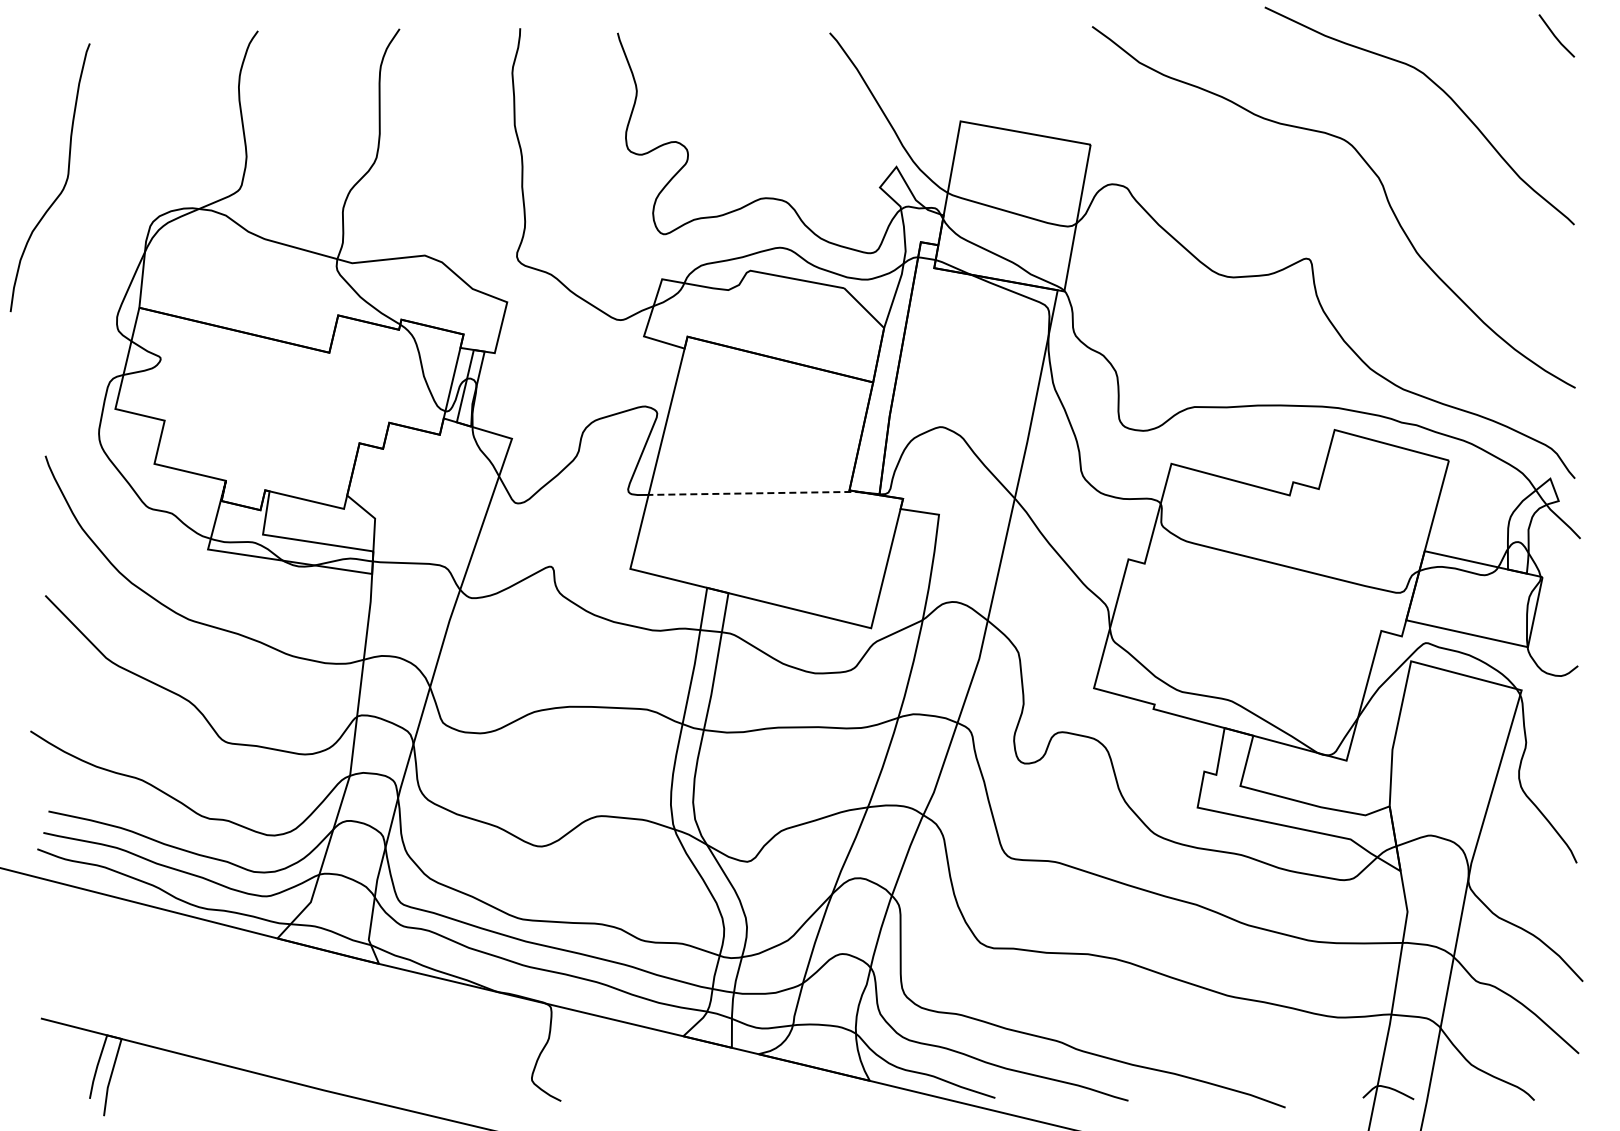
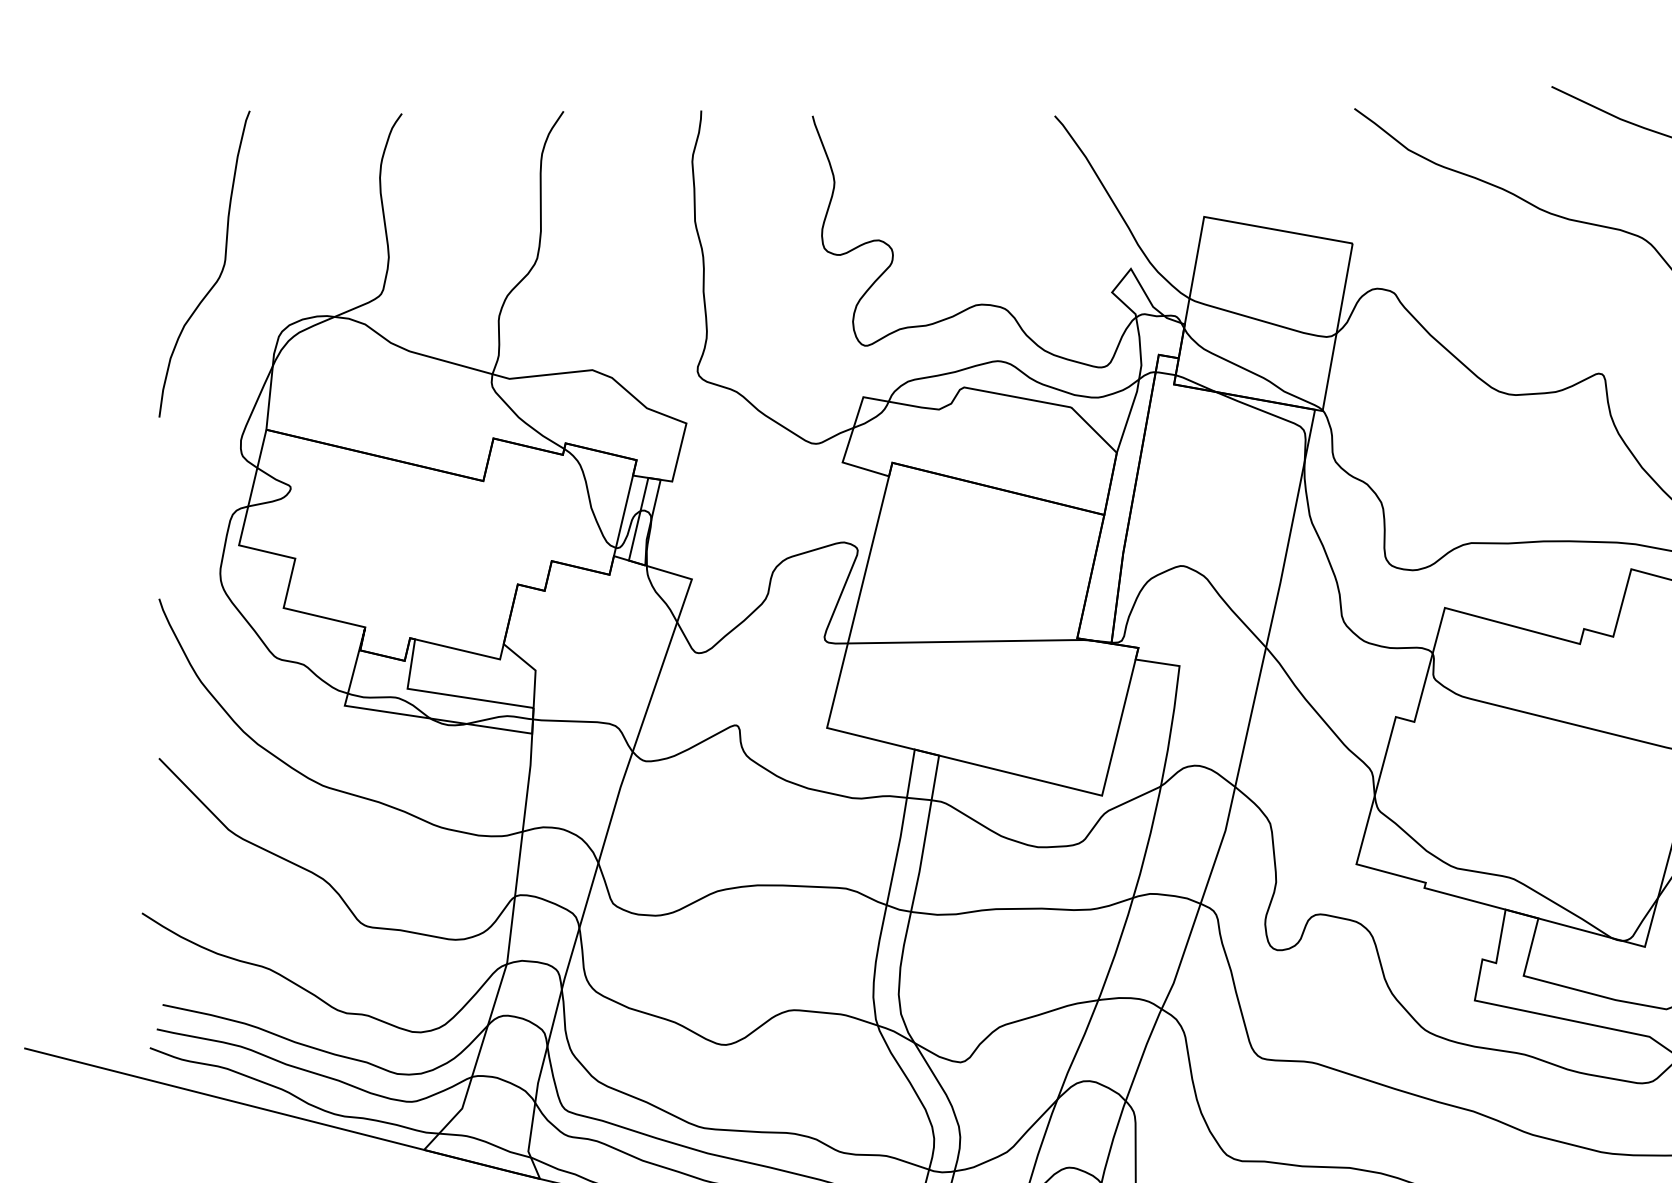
curve: (64, 183) -> (220, 270), moved
line: (756, 493) -> (971, 641), dashed -> solid

